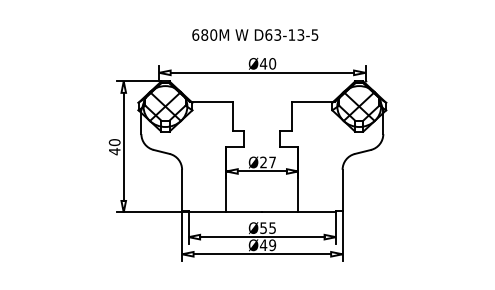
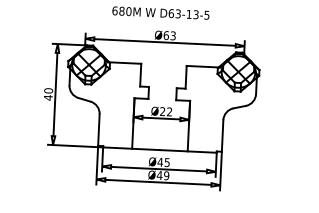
text: (267, 63) -> (169, 35), Ø40 -> Ø63
text: (272, 162) -> (169, 111), Ø27 -> Ø22
text: (263, 227) -> (160, 161), Ø55 -> Ø45

